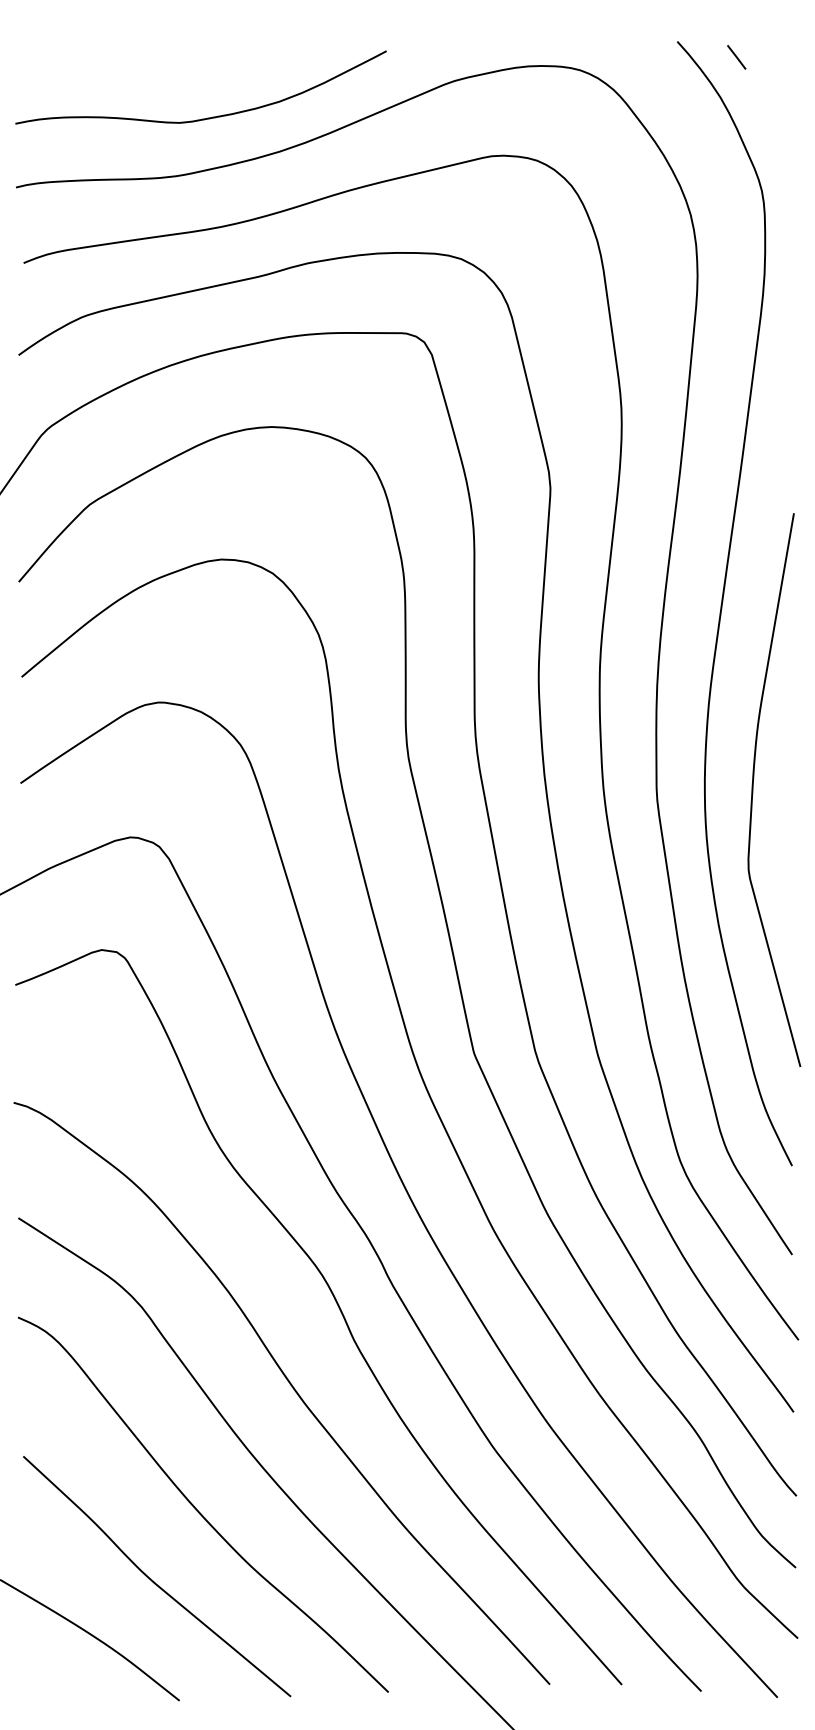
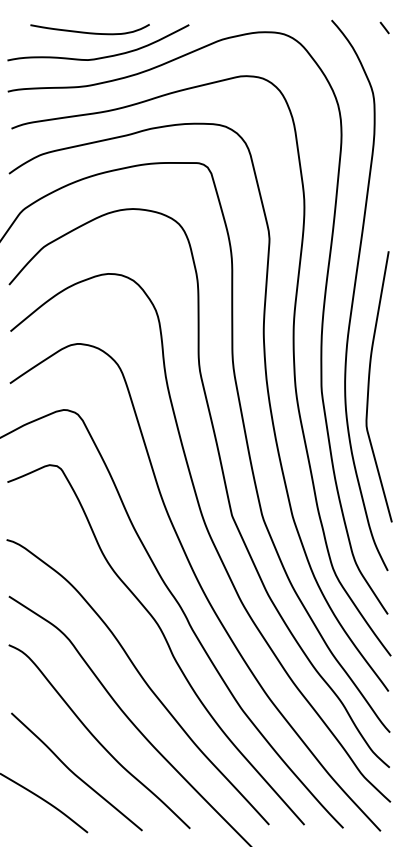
line: (736, 56) -> (384, 27), moved
curve: (182, 66) -> (89, 32), added

